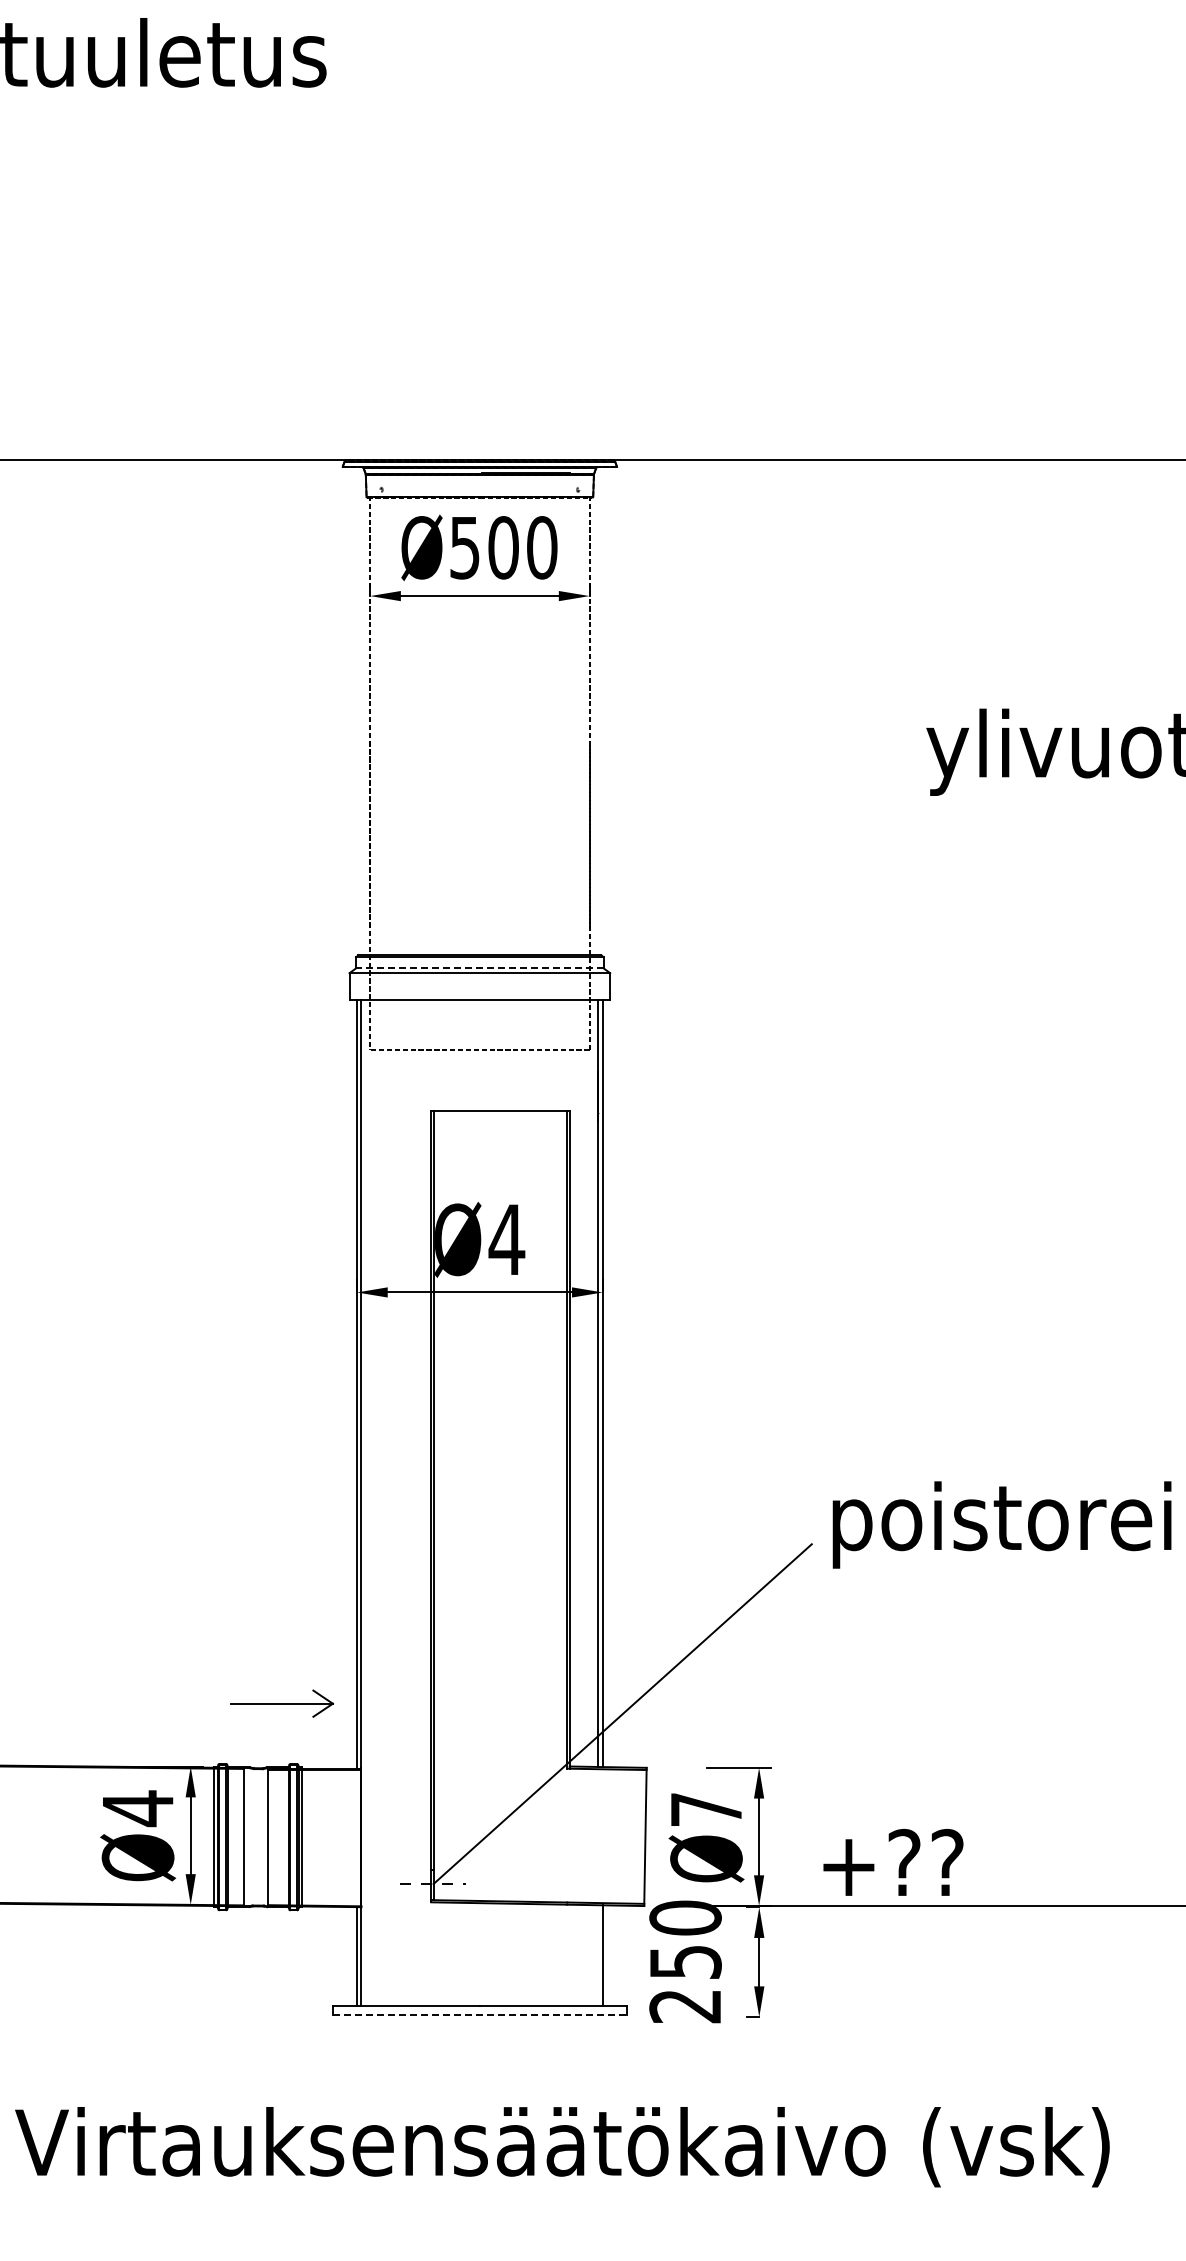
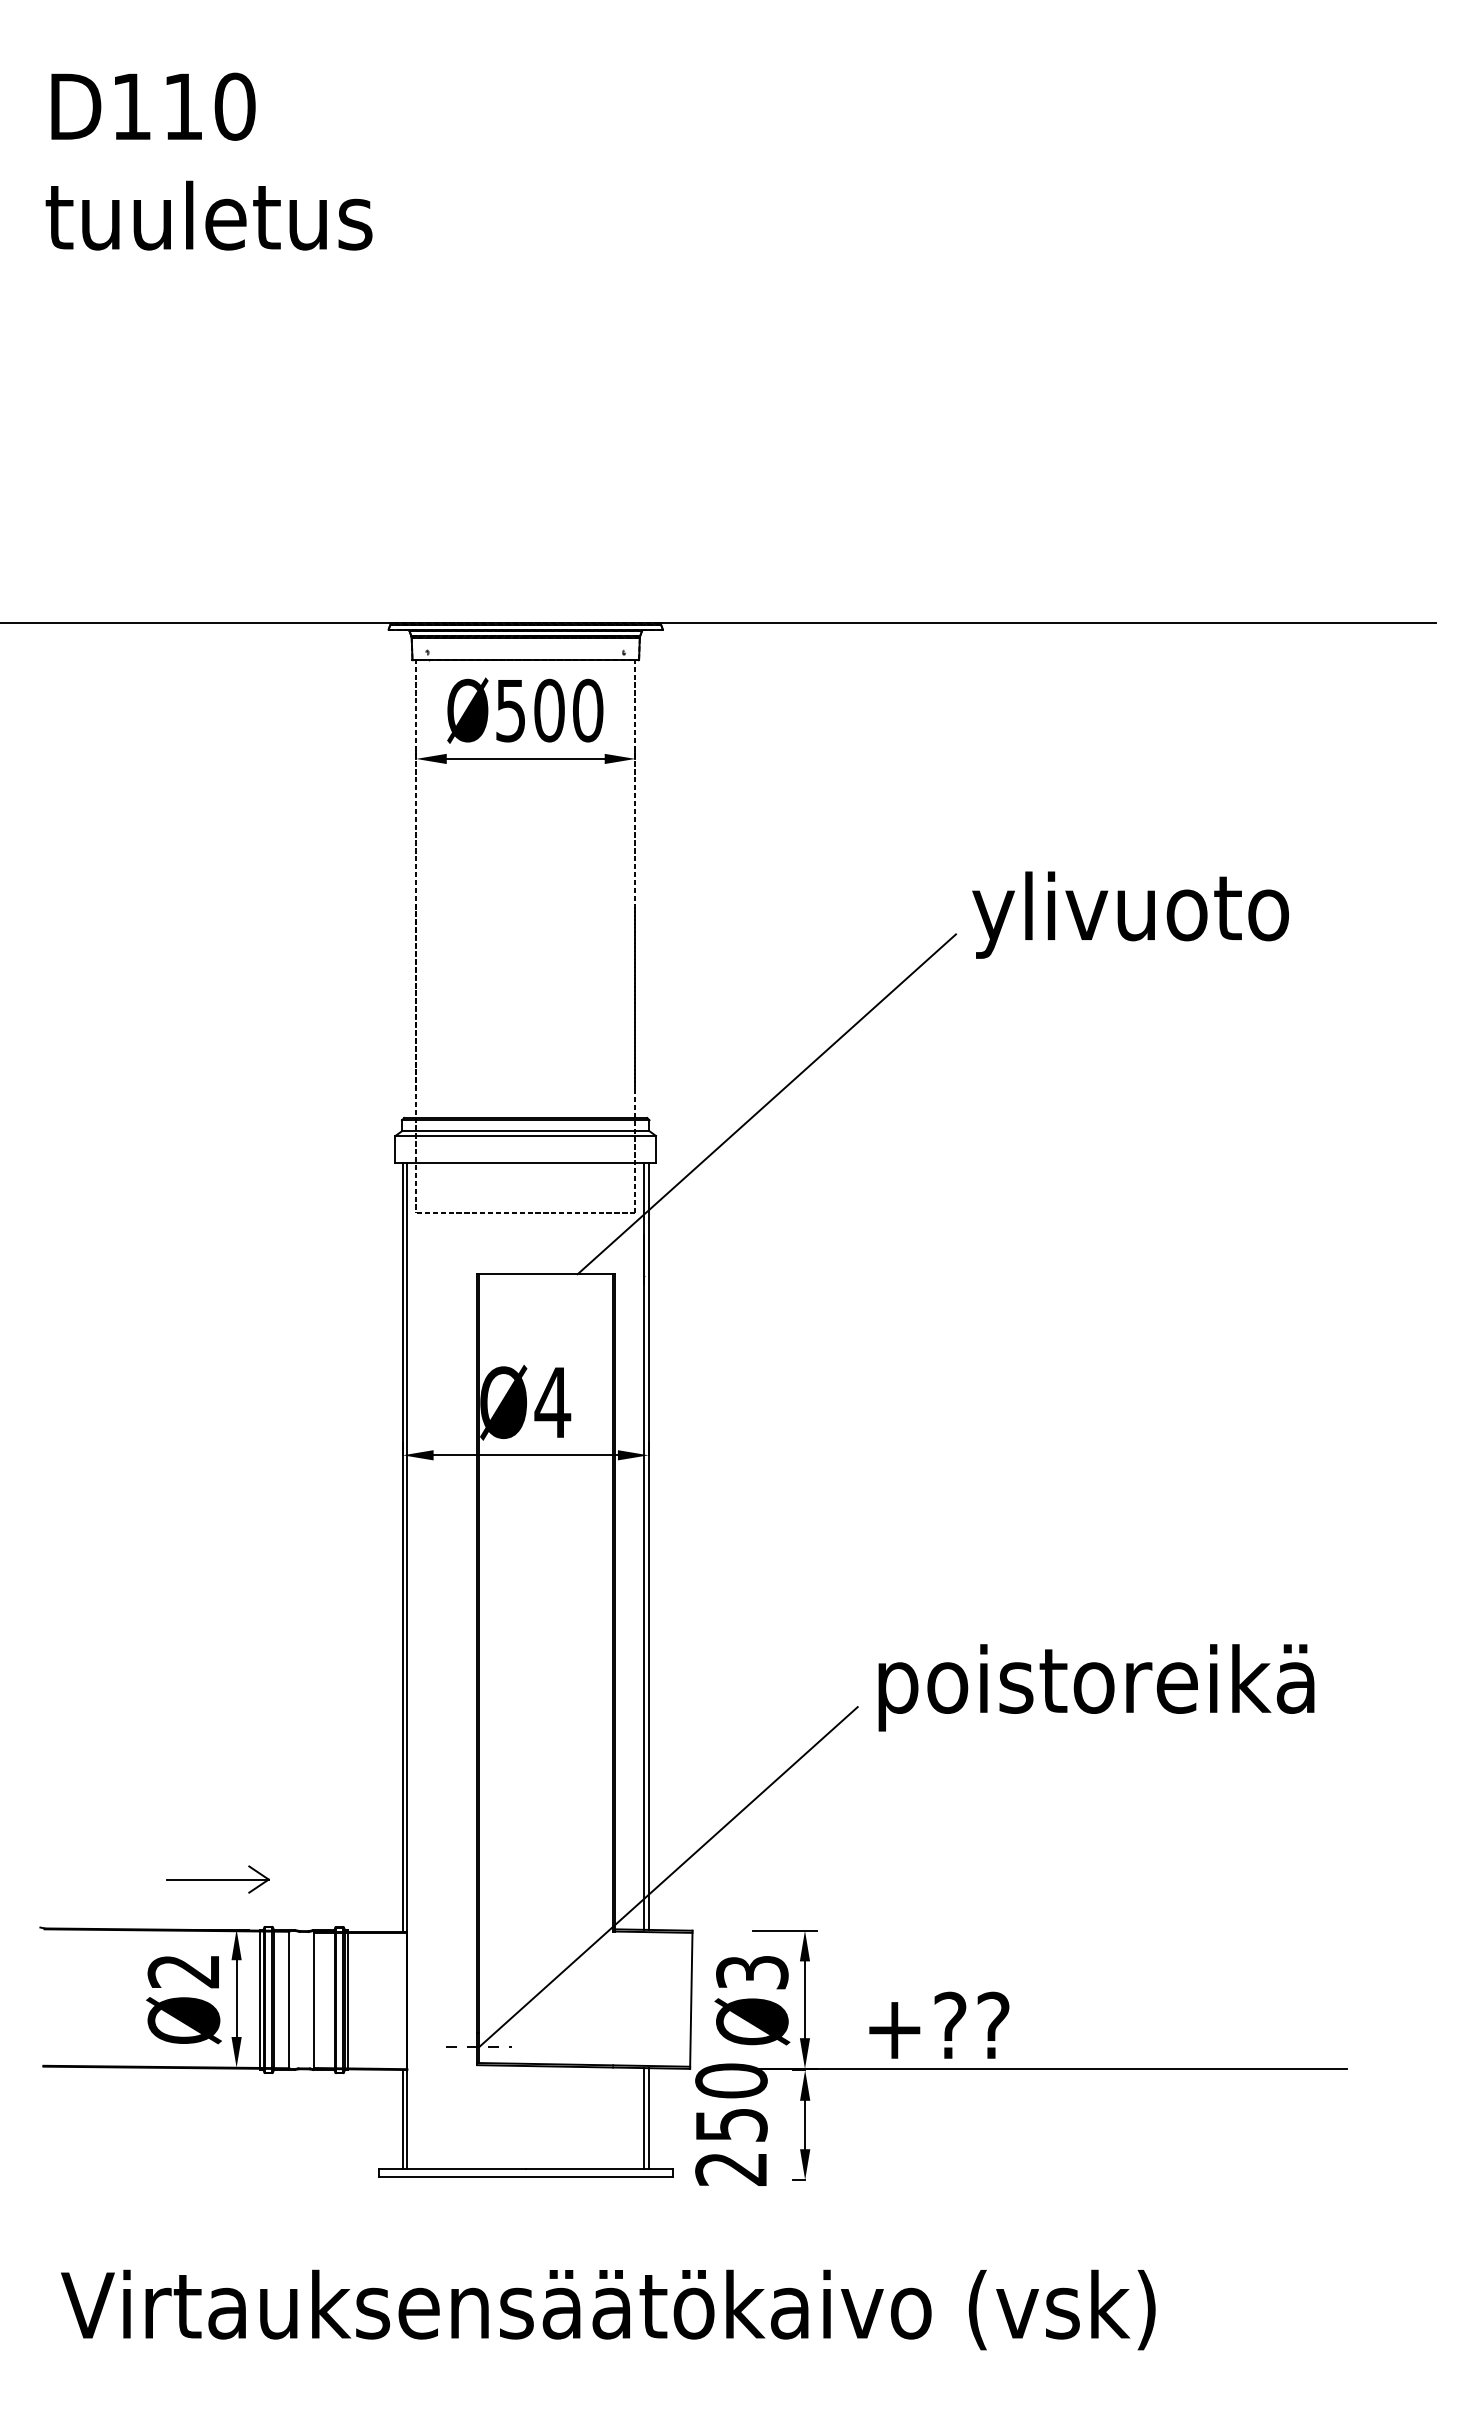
line: (720, 941) -> (766, 1104), added
line: (479, 968) -> (525, 1131), dashed -> solid
part: (281, 1703) -> (217, 1879), moved
text: (136, 1808) -> (182, 1971), Ø4 -> Ø2
text: (706, 1809) -> (752, 1972), Ø7 -> Ø3
line: (598, 1955) -> (644, 2118), added
line: (480, 2014) -> (526, 2177), dashed -> solid

